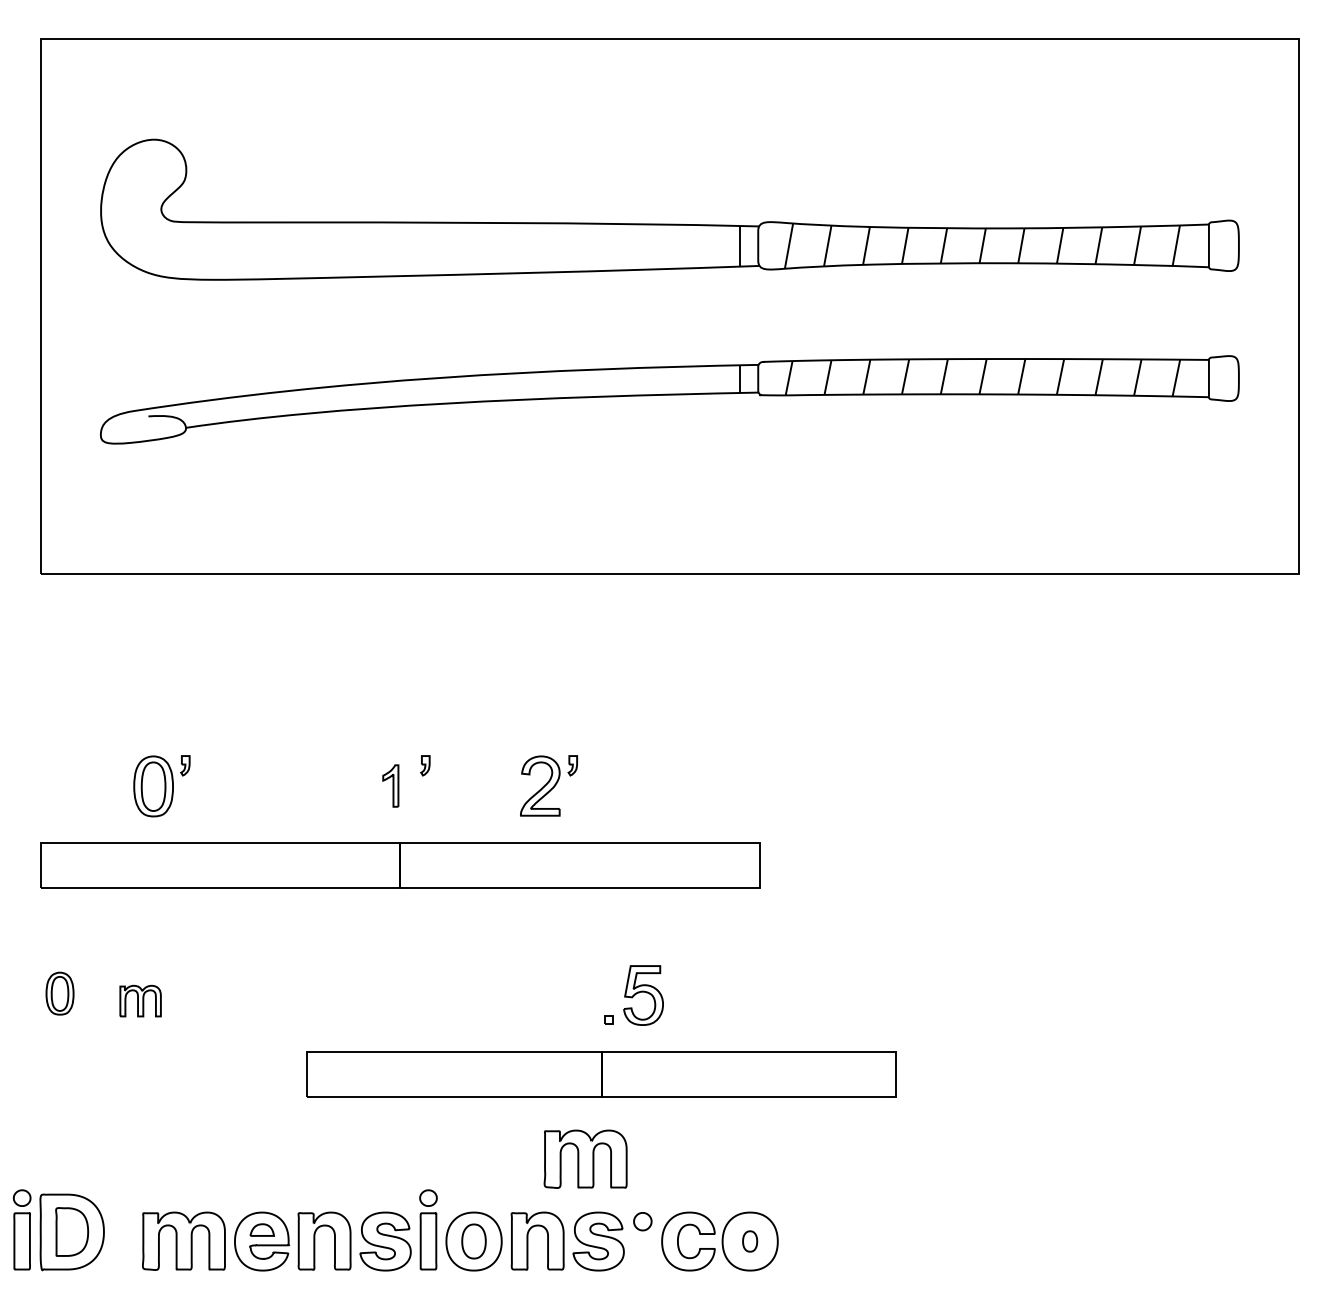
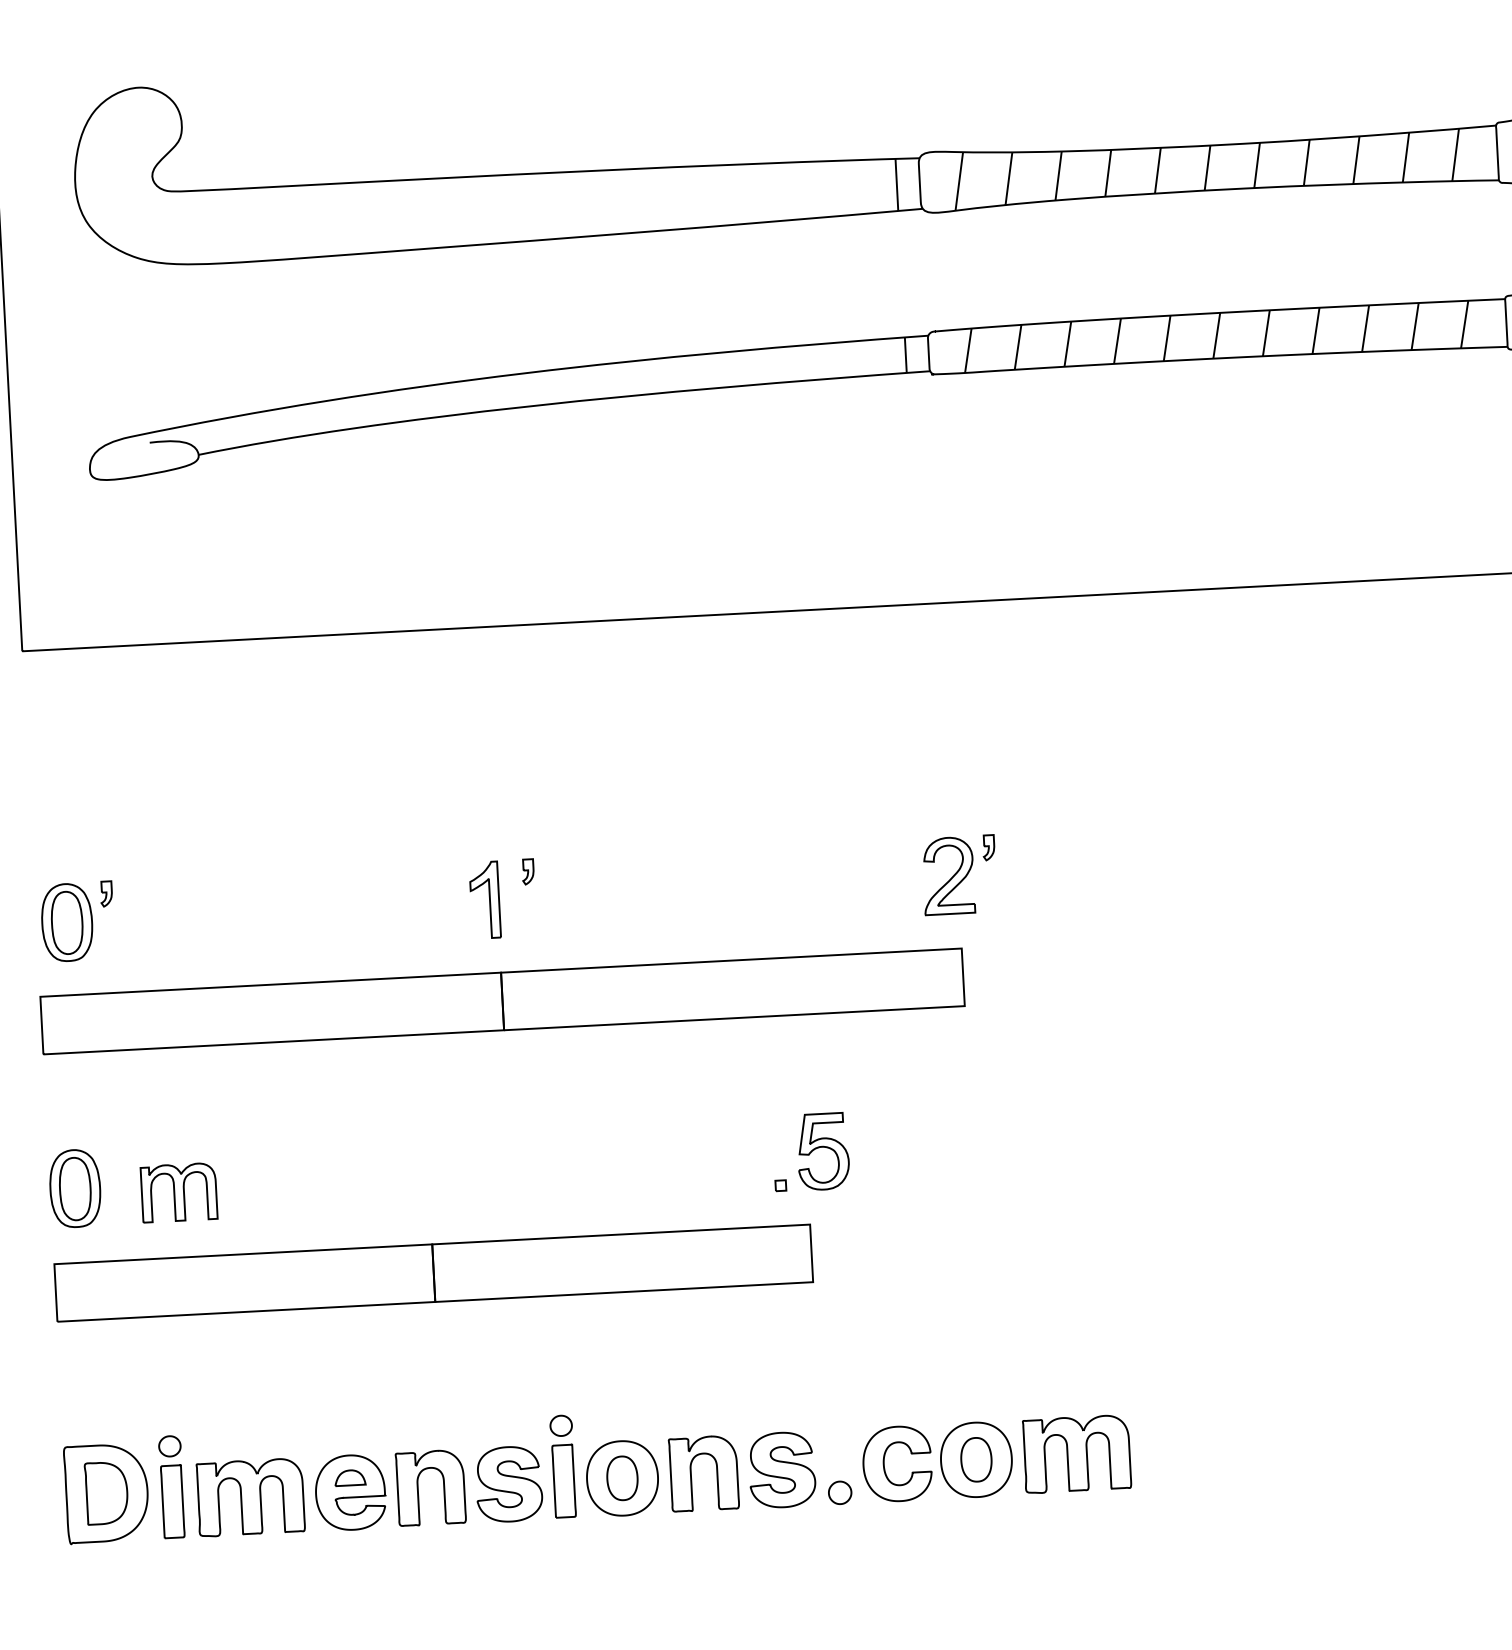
part: (390, 785) -> (484, 899), size x1.43
part: (548, 785) -> (958, 874), moved
part: (161, 786) -> (77, 922), moved
part: (59, 993) -> (74, 1188), size x1.43
part: (140, 1000) -> (178, 1191), size x1.43
part: (601, 1074) -> (433, 1273), moved
part: (585, 1158) -> (1076, 1453), moved
part: (642, 1221) -> (839, 1492), moved
part: (21, 1229) -> (171, 1486), moved
part: (749, 1241) -> (975, 1459), size x1.67

